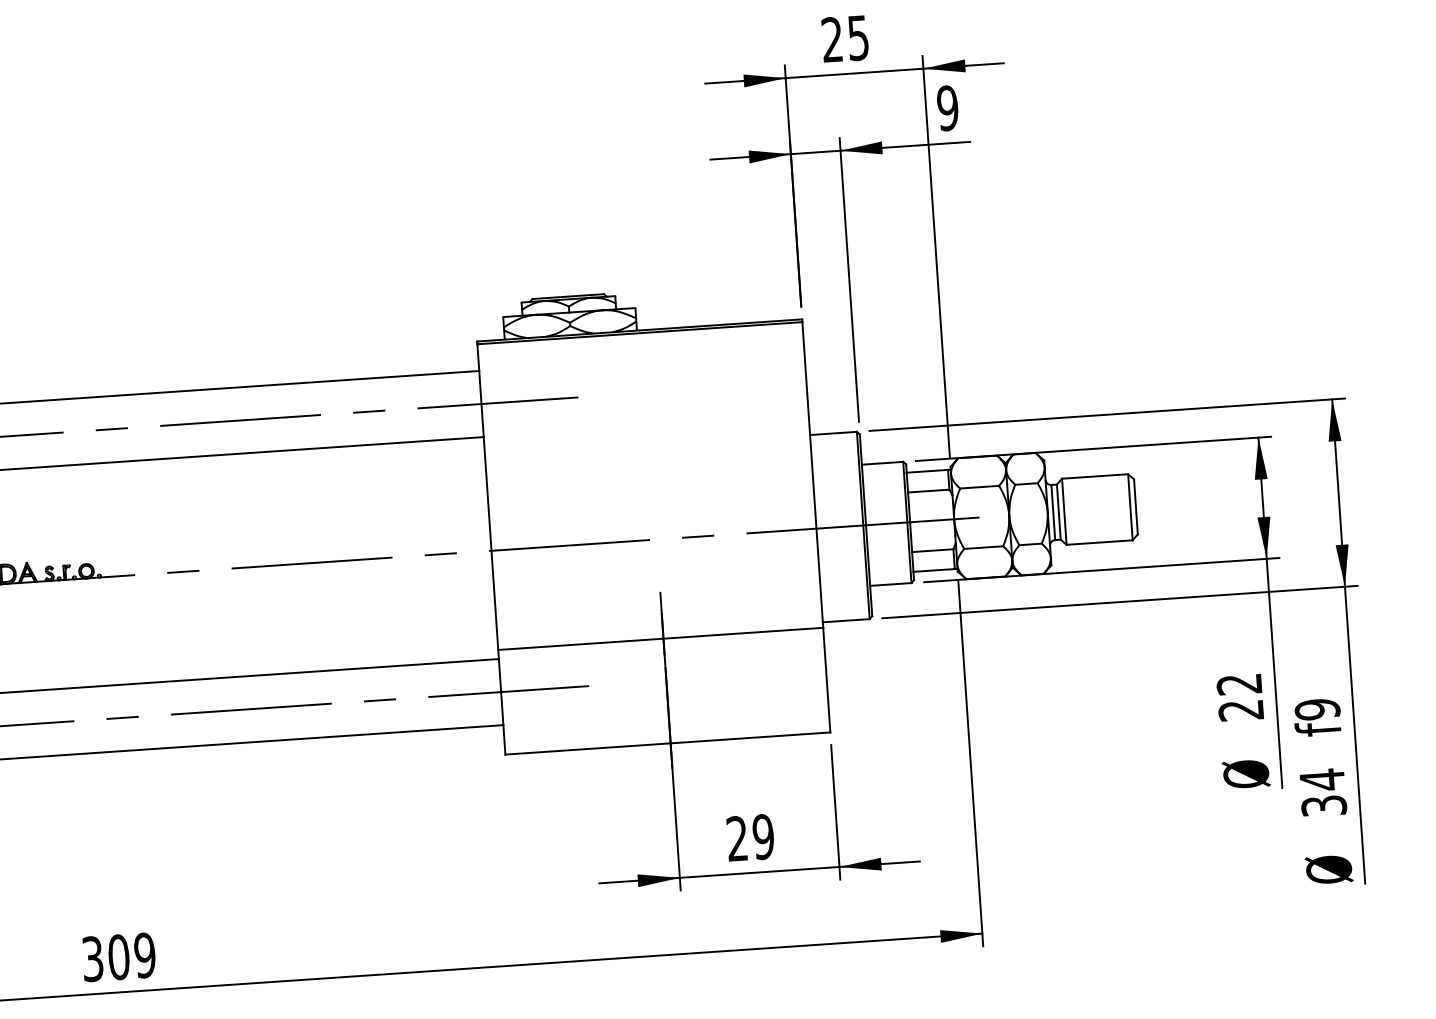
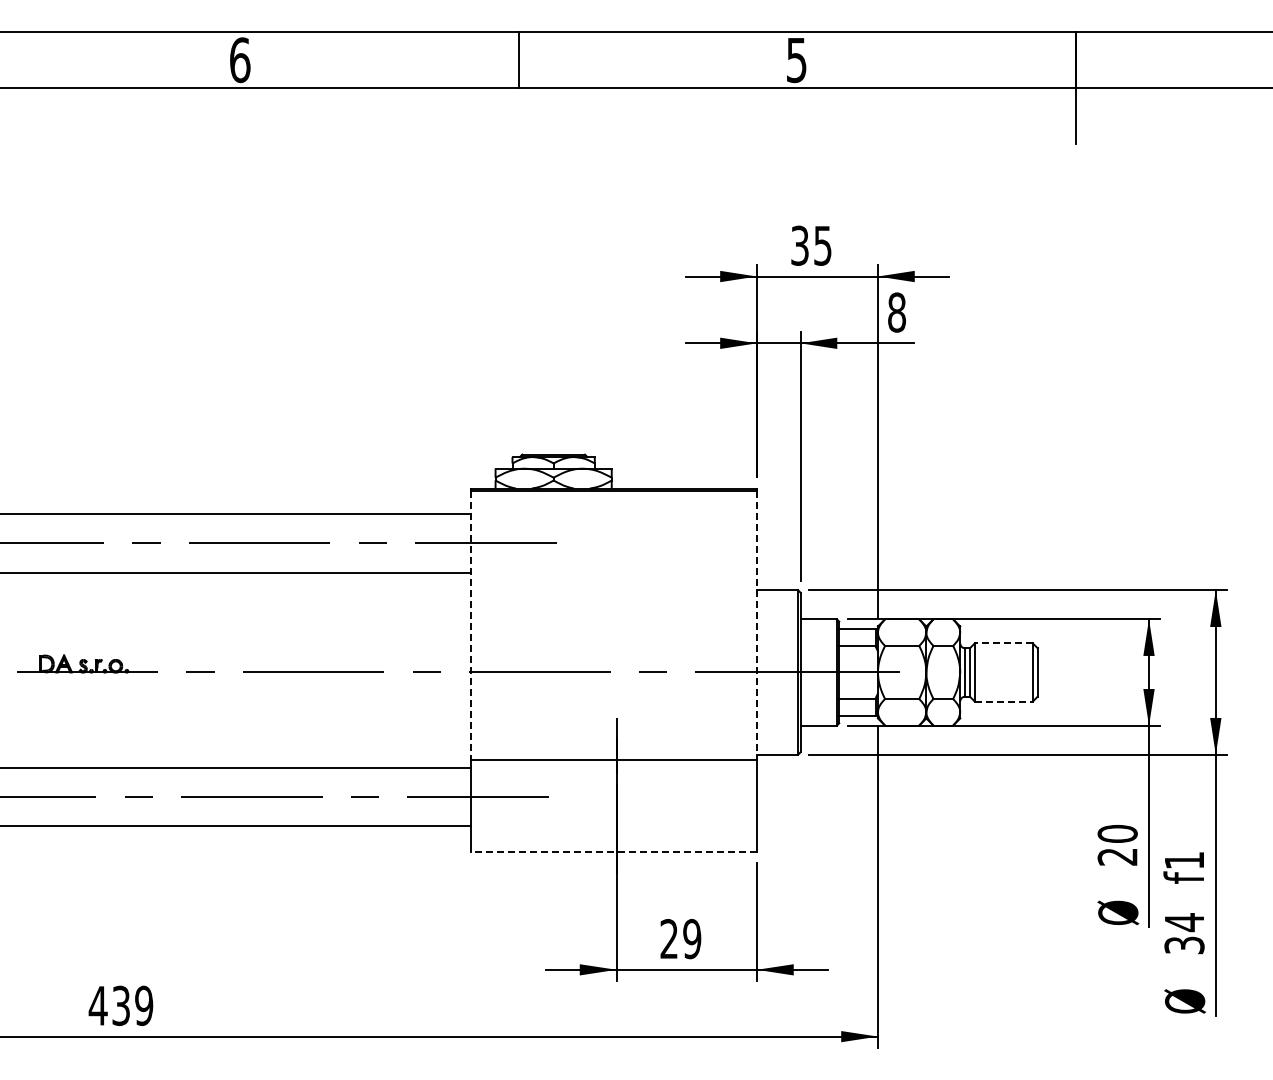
text: (831, 39) -> (799, 245), 25 -> 35
text: (947, 108) -> (896, 312), 9 -> 8
line: (812, 475) -> (756, 625), solid -> dashed
line: (1094, 476) -> (1003, 643), solid -> dashed
line: (488, 497) -> (471, 625), solid -> dashed
line: (1100, 542) -> (1004, 701), solid -> dashed
text: (1239, 683) -> (1117, 833), 22 -> 20
text: (1317, 709) -> (1184, 860), f9 -> f1
line: (668, 743) -> (614, 851), solid -> dashed
text: (105, 957) -> (109, 1005), 309 -> 439

